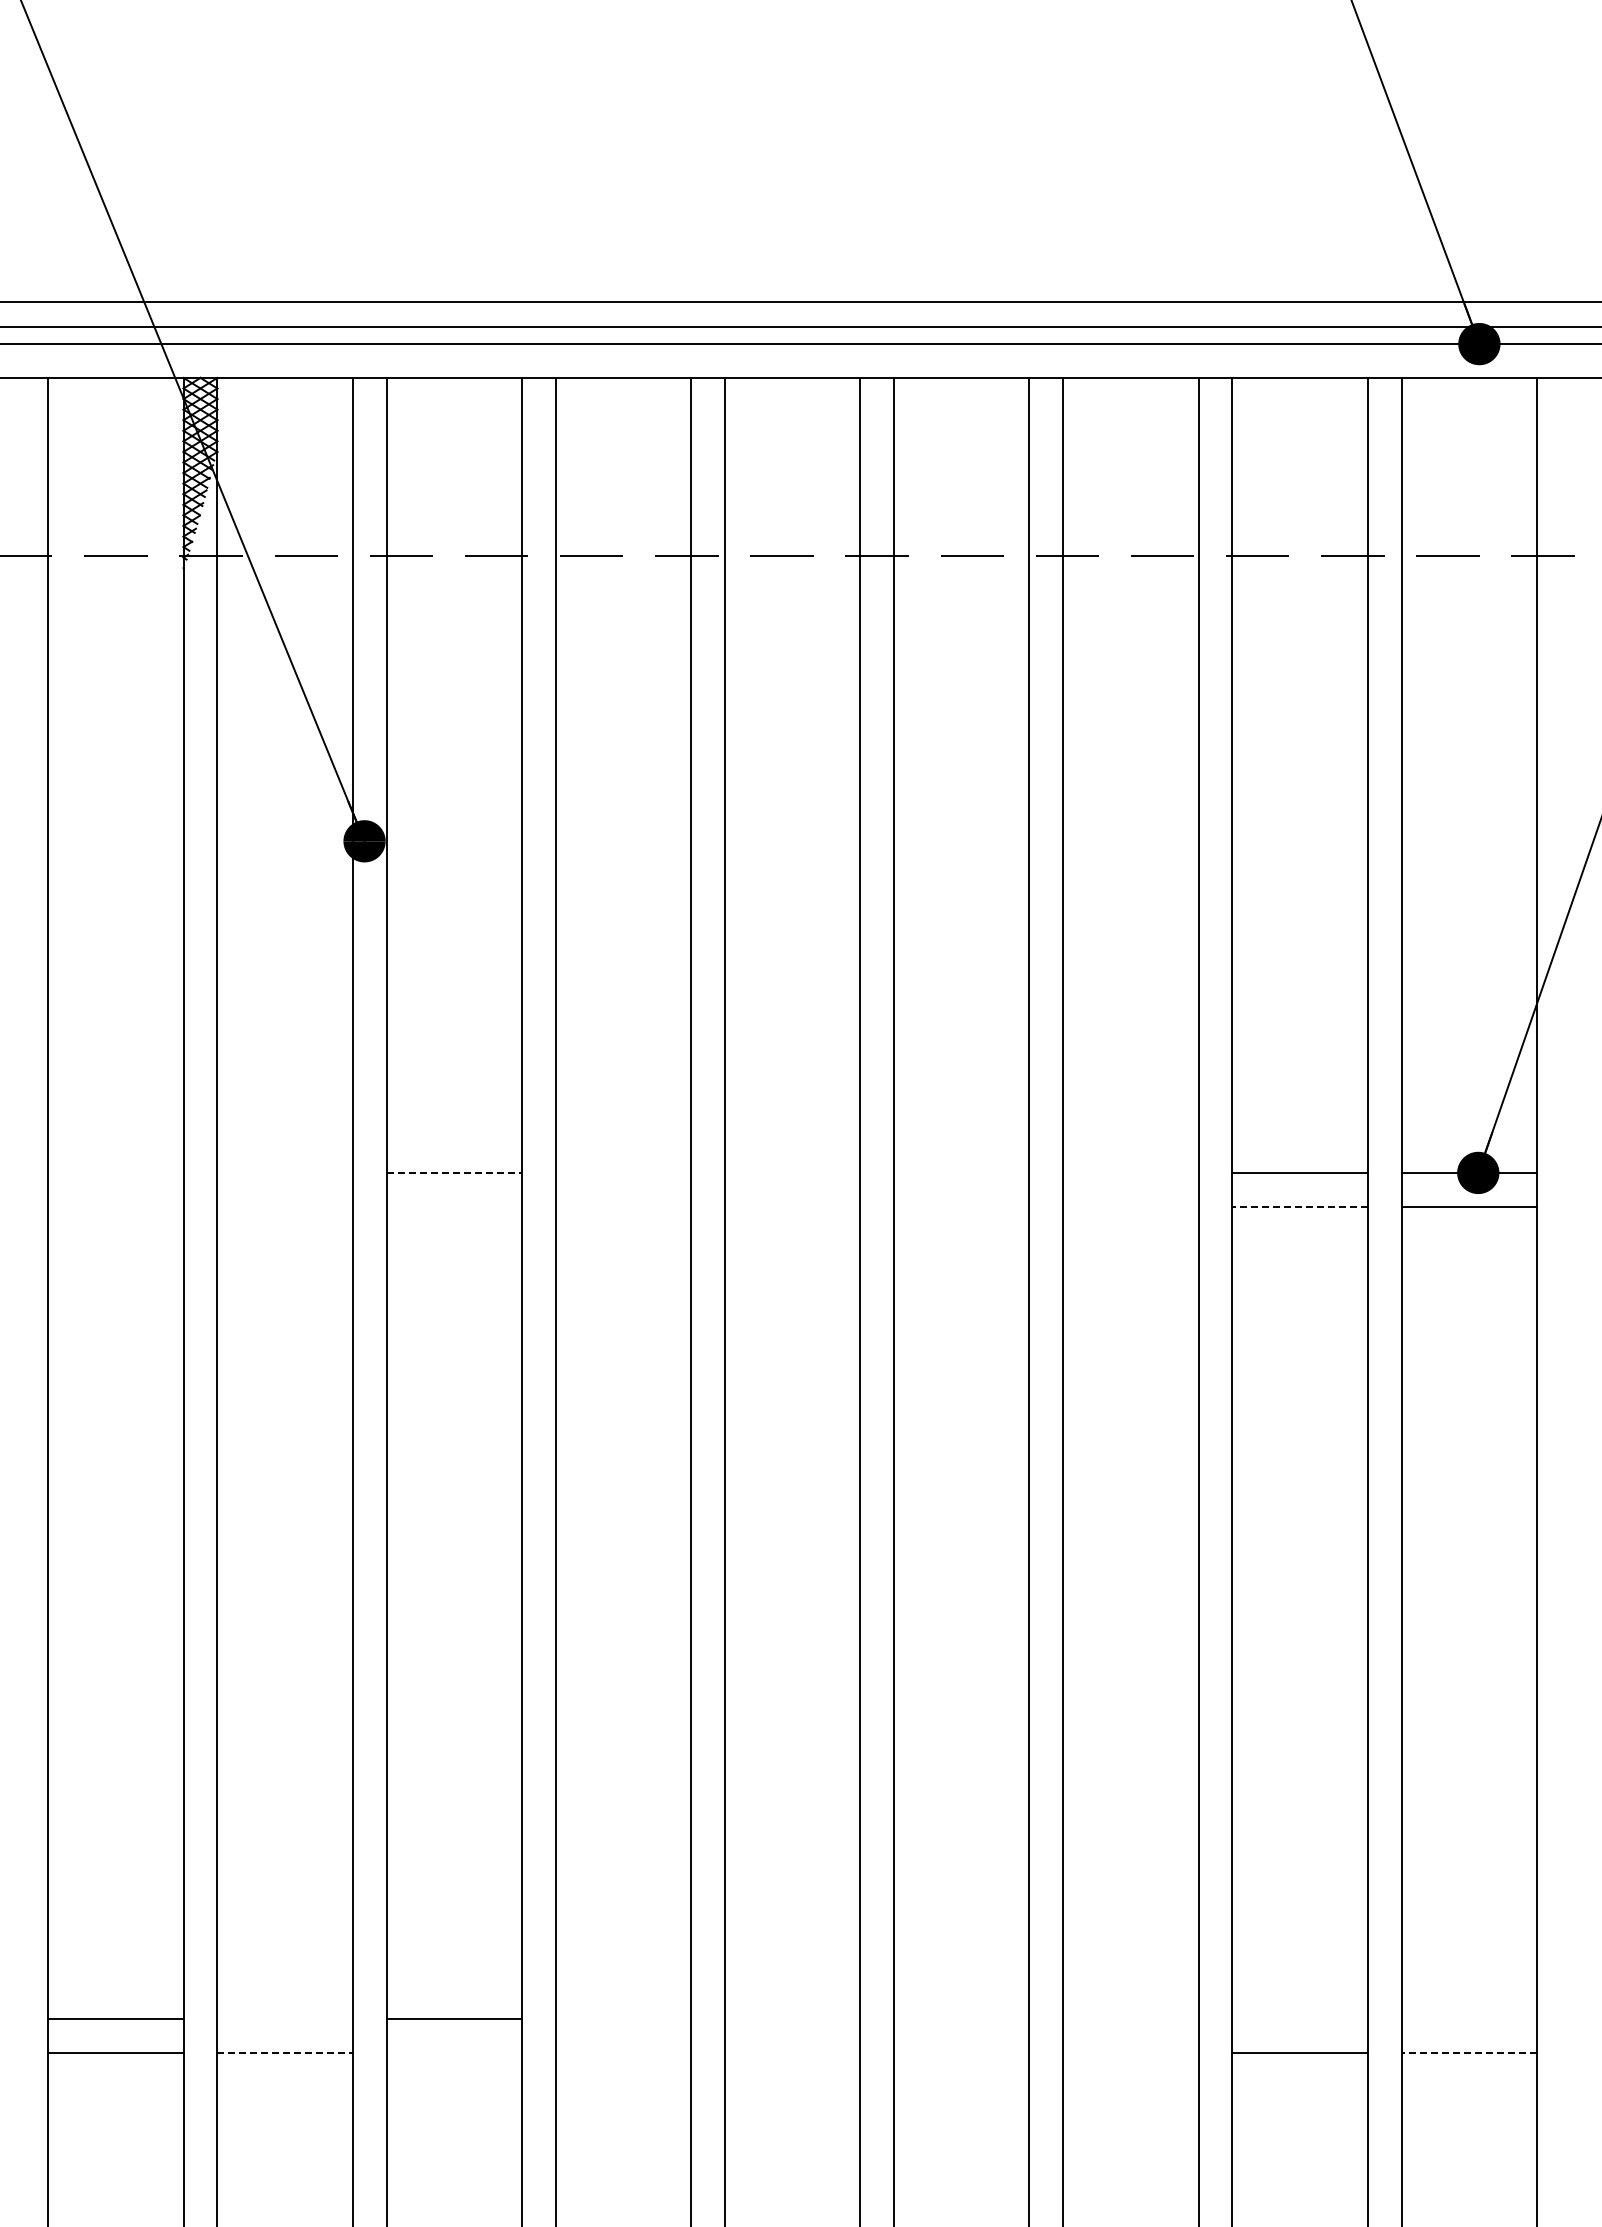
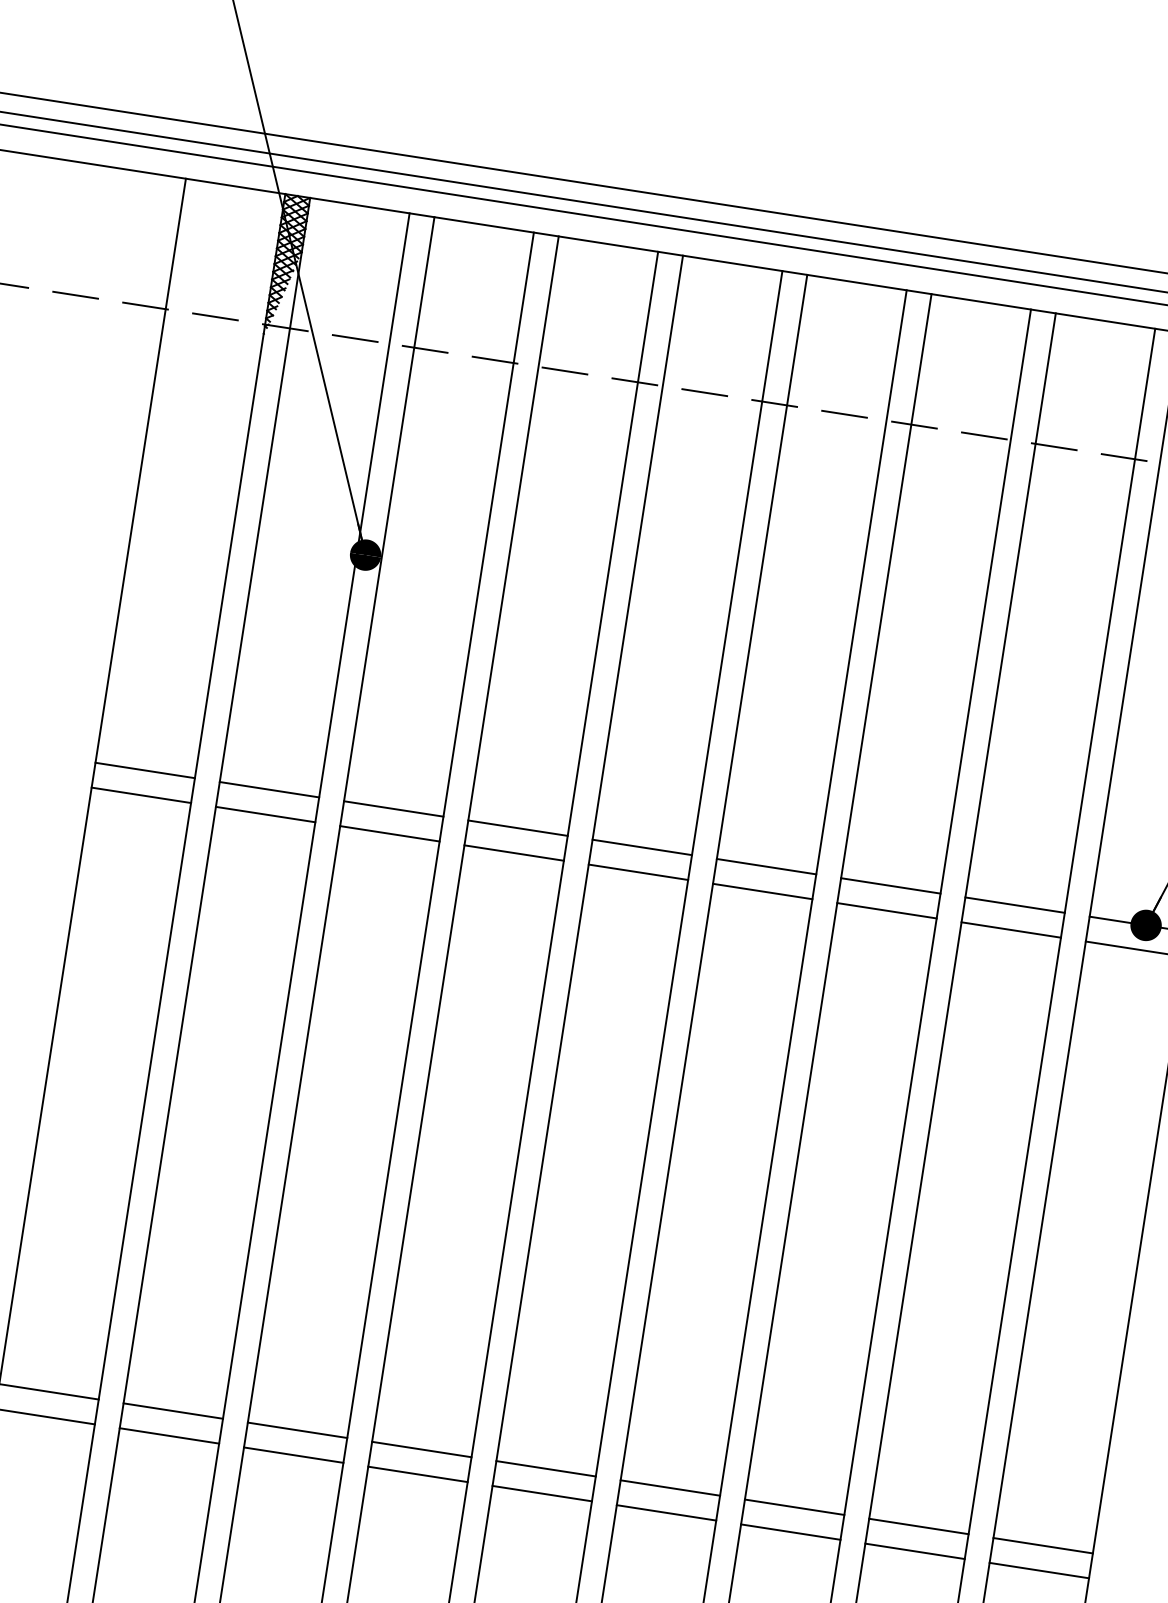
line: (115, 1172) -> (144, 770), added
line: (284, 1172) -> (269, 789), added
line: (454, 1172) -> (394, 808), dashed -> solid
line: (623, 1172) -> (518, 827), added
line: (792, 1172) -> (642, 847), added
line: (961, 1172) -> (766, 866), added
line: (1130, 1172) -> (890, 885), added
line: (115, 1206) -> (141, 795), added
line: (284, 1206) -> (265, 814), added
line: (453, 1206) -> (389, 833), added
line: (623, 1206) -> (514, 852), added
line: (792, 1206) -> (638, 872), added
line: (961, 1206) -> (762, 891), added
line: (1130, 1206) -> (886, 910), added
line: (1299, 1206) -> (1010, 929), dashed -> solid
line: (284, 2018) -> (172, 1410), added
line: (623, 2018) -> (421, 1449), added
line: (792, 2018) -> (546, 1468), added
line: (961, 2018) -> (670, 1487), added
line: (1130, 2018) -> (794, 1507), added
line: (1299, 2018) -> (918, 1526), added
line: (1468, 2018) -> (1042, 1545), added
line: (285, 2052) -> (169, 1435), dashed -> solid
line: (453, 2052) -> (293, 1455), added
line: (623, 2052) -> (418, 1474), added
line: (792, 2052) -> (542, 1493), added
line: (961, 2052) -> (666, 1512), added
line: (1130, 2052) -> (790, 1532), added
line: (1469, 2052) -> (1039, 1570), dashed -> solid

